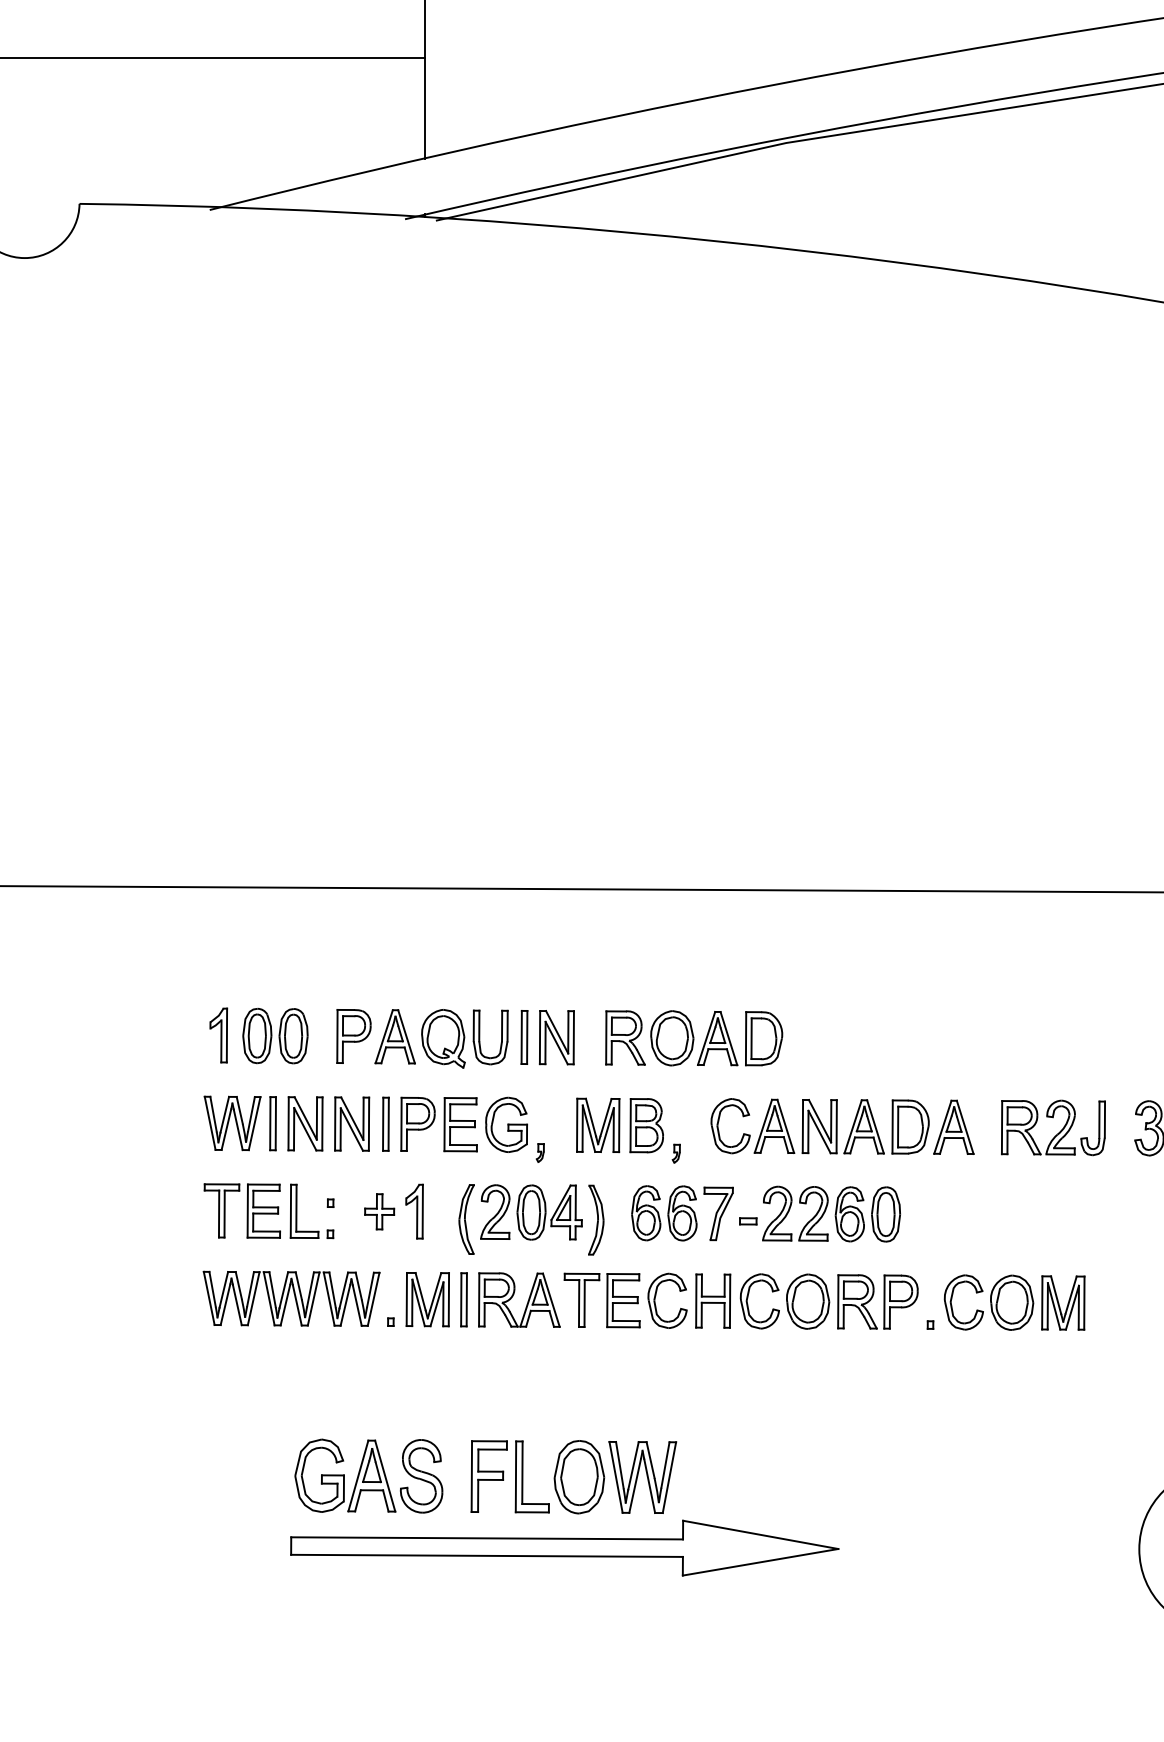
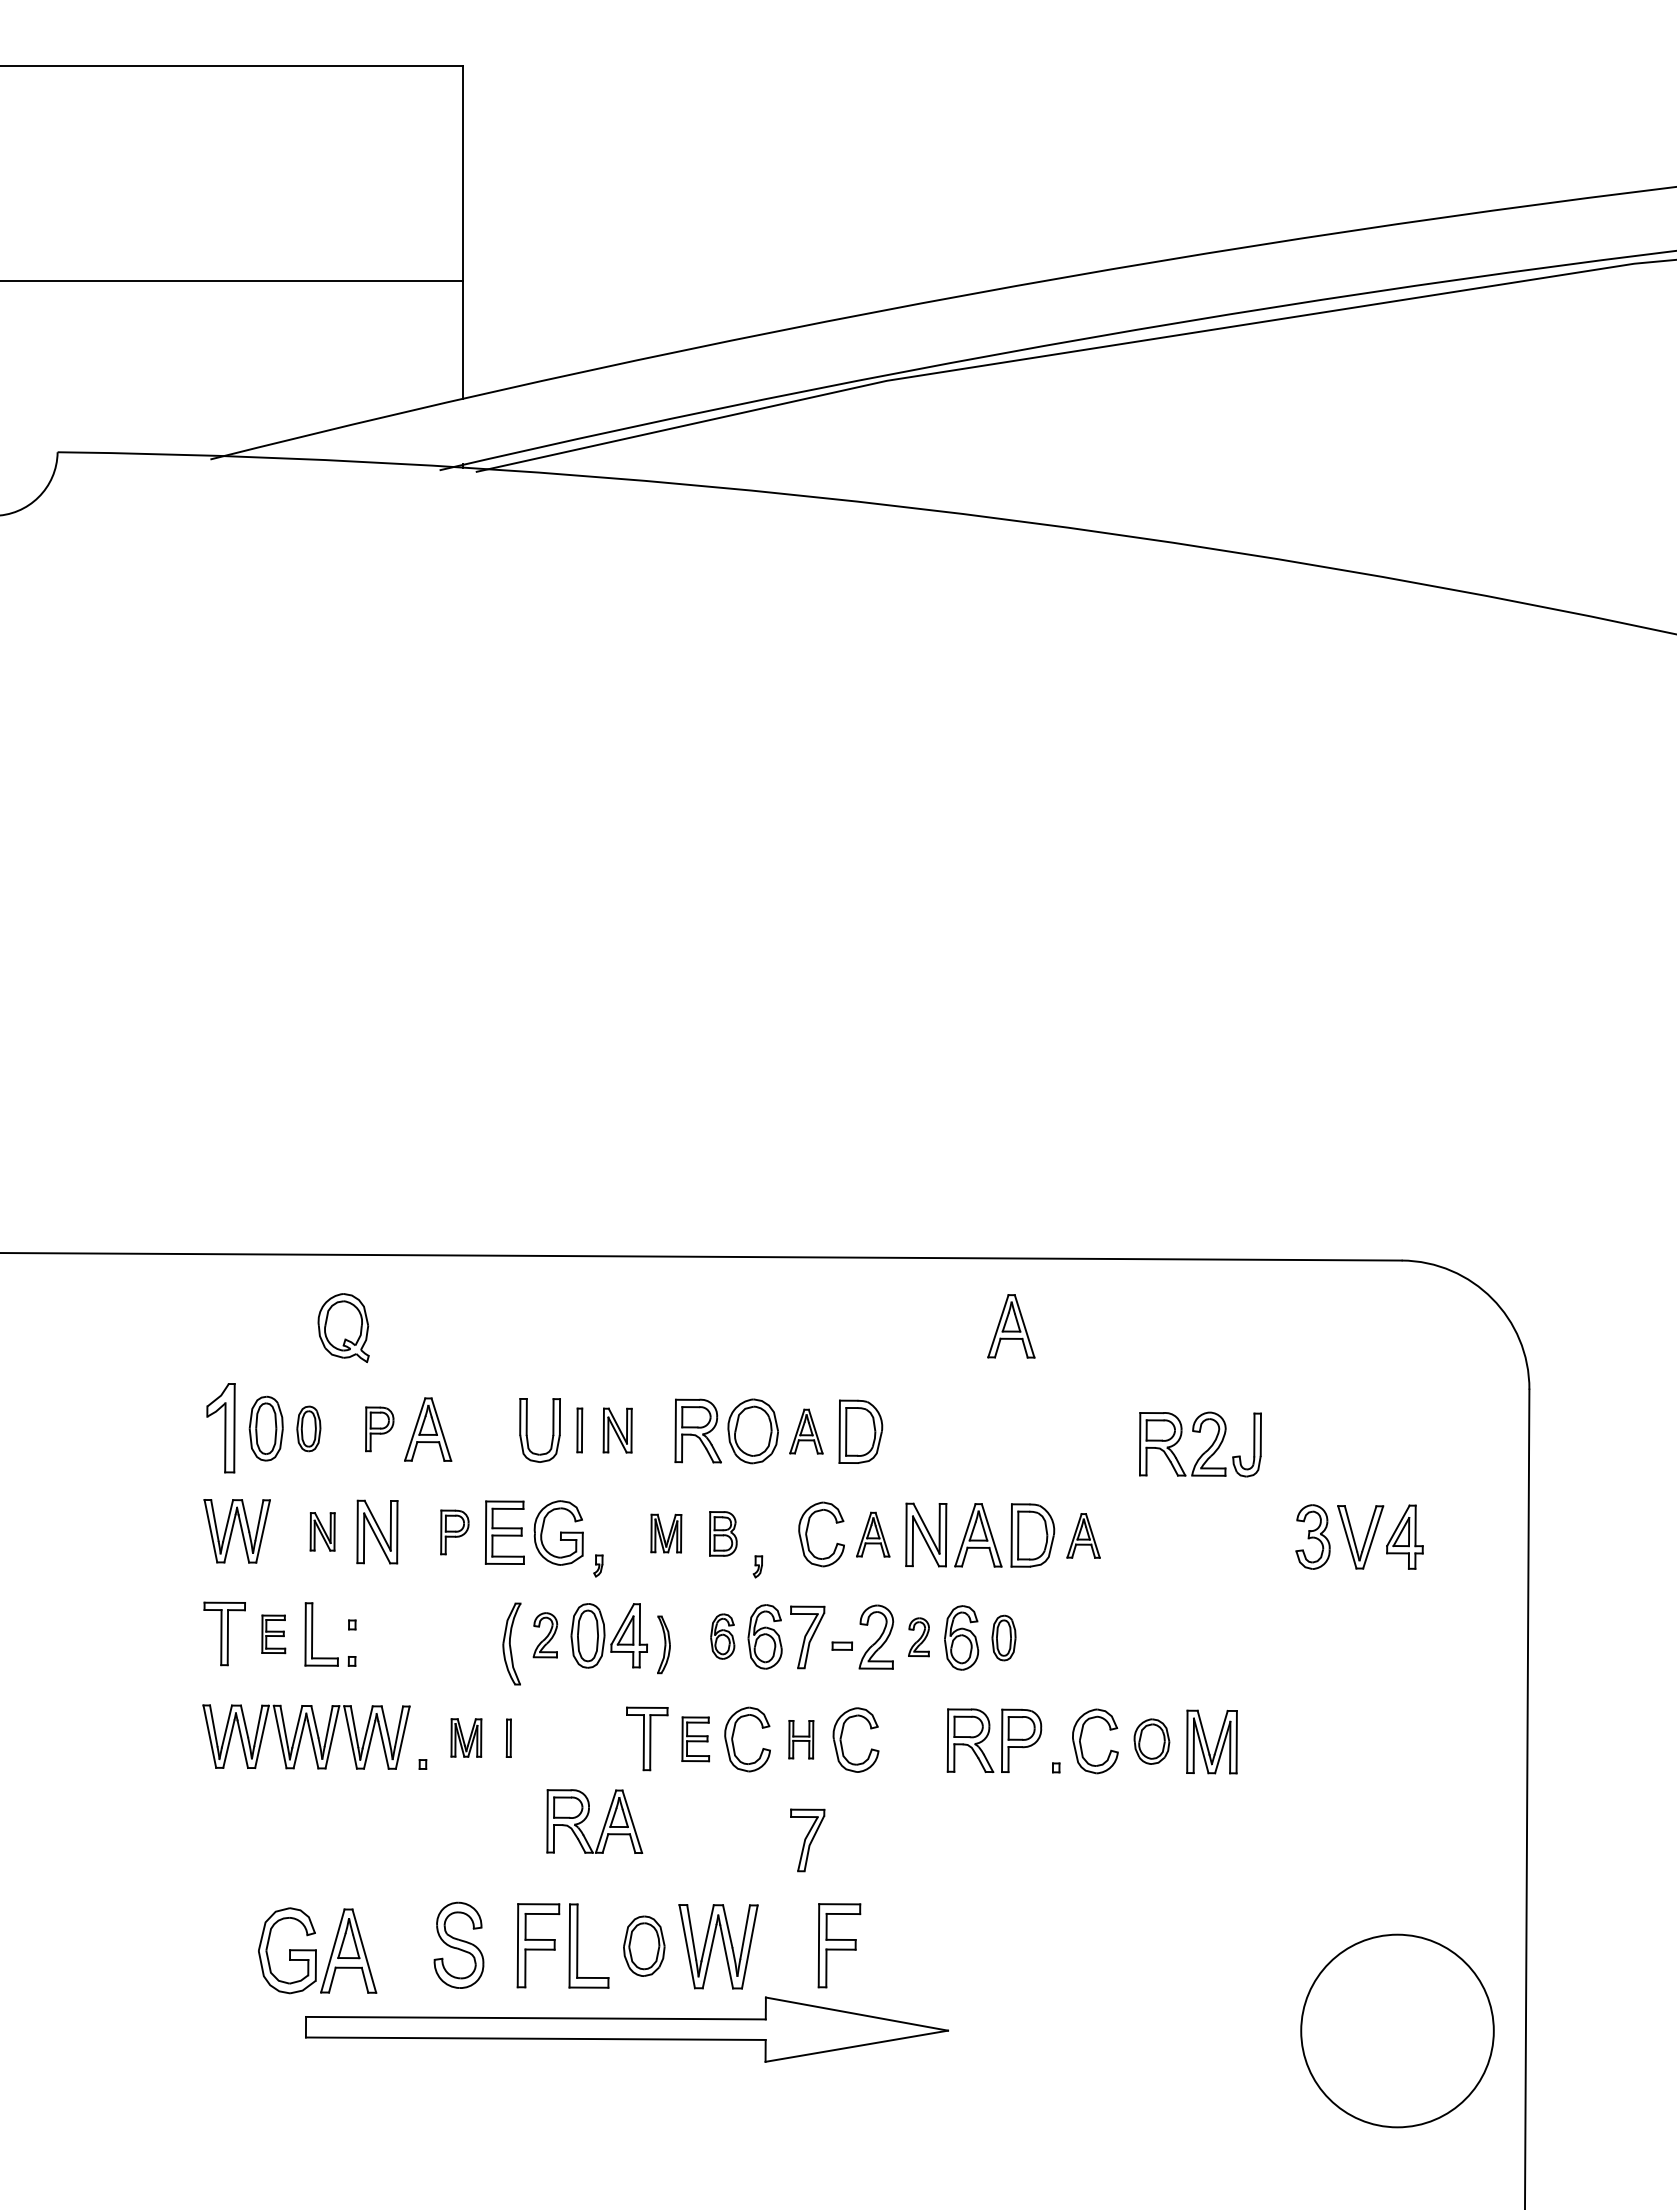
part: (892, 948) -> (1011, 1326), added
part: (218, 1034) -> (220, 1427), size x1.4
part: (293, 1035) -> (308, 1428), size x0.7
part: (353, 1036) -> (379, 1429), size x0.7
part: (524, 1037) -> (579, 1430), size x0.7
part: (556, 1037) -> (617, 1430), size x0.7
part: (717, 1038) -> (806, 1431), size x0.7
part: (443, 1039) -> (343, 1328), moved
part: (272, 1123) -> (284, 1531), removed
part: (305, 1123) -> (322, 1531), size x0.6
part: (385, 1124) -> (416, 1532), removed
part: (417, 1124) -> (454, 1532), size x0.7
part: (598, 1125) -> (666, 1533), size x0.6
part: (646, 1125) -> (723, 1533), size x0.7
part: (774, 1126) -> (873, 1534), size x0.7
part: (953, 1127) -> (1083, 1535), size x0.7
part: (1056, 1133) -> (1204, 1451), moved
part: (263, 1211) -> (273, 1634), size x0.6
part: (379, 1211) -> (409, 1634), removed
part: (414, 1211) -> (450, 1634), removed
part: (495, 1211) -> (545, 1634), size x0.7
part: (646, 1213) -> (722, 1636), size x0.7
part: (813, 1213) -> (918, 1636), size x0.6
part: (885, 1213) -> (1003, 1637), size x0.7
part: (595, 1219) -> (663, 1644), size x0.7
part: (513, 1296) -> (587, 1817), moved
part: (427, 1299) -> (466, 1737), size x0.6
part: (463, 1300) -> (508, 1738), size x0.6
part: (623, 1300) -> (695, 1739), size x0.7
part: (713, 1300) -> (801, 1739), size x0.6
part: (808, 1301) -> (912, 1740), removed
part: (1011, 1302) -> (1151, 1741), size x0.7
part: (718, 1386) -> (807, 1840), added
part: (345, 1475) -> (317, 1950), moved
part: (579, 1476) -> (644, 1945), size x0.7
part: (745, 1476) -> (839, 1945), added

